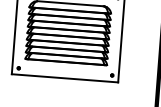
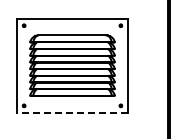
line: (64, 78) -> (72, 112), solid -> dashed

